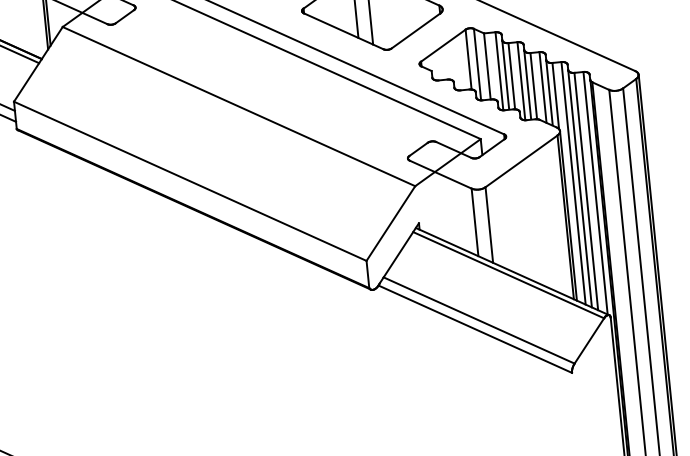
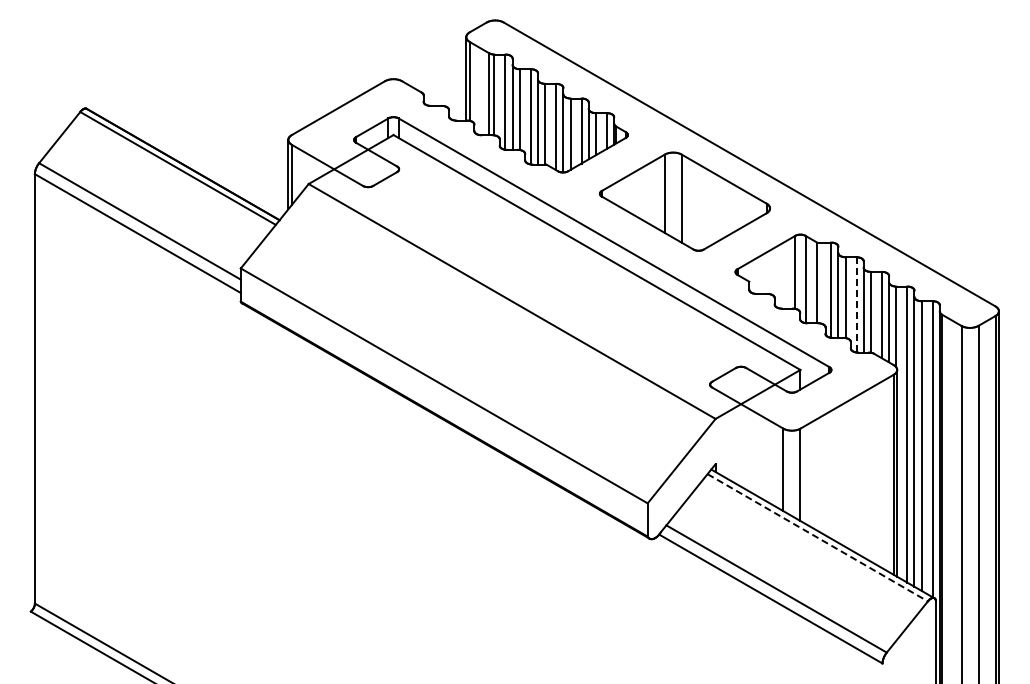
line: (521, 80) -> (856, 304), solid -> dashed
line: (509, 275) -> (818, 538), solid -> dashed

